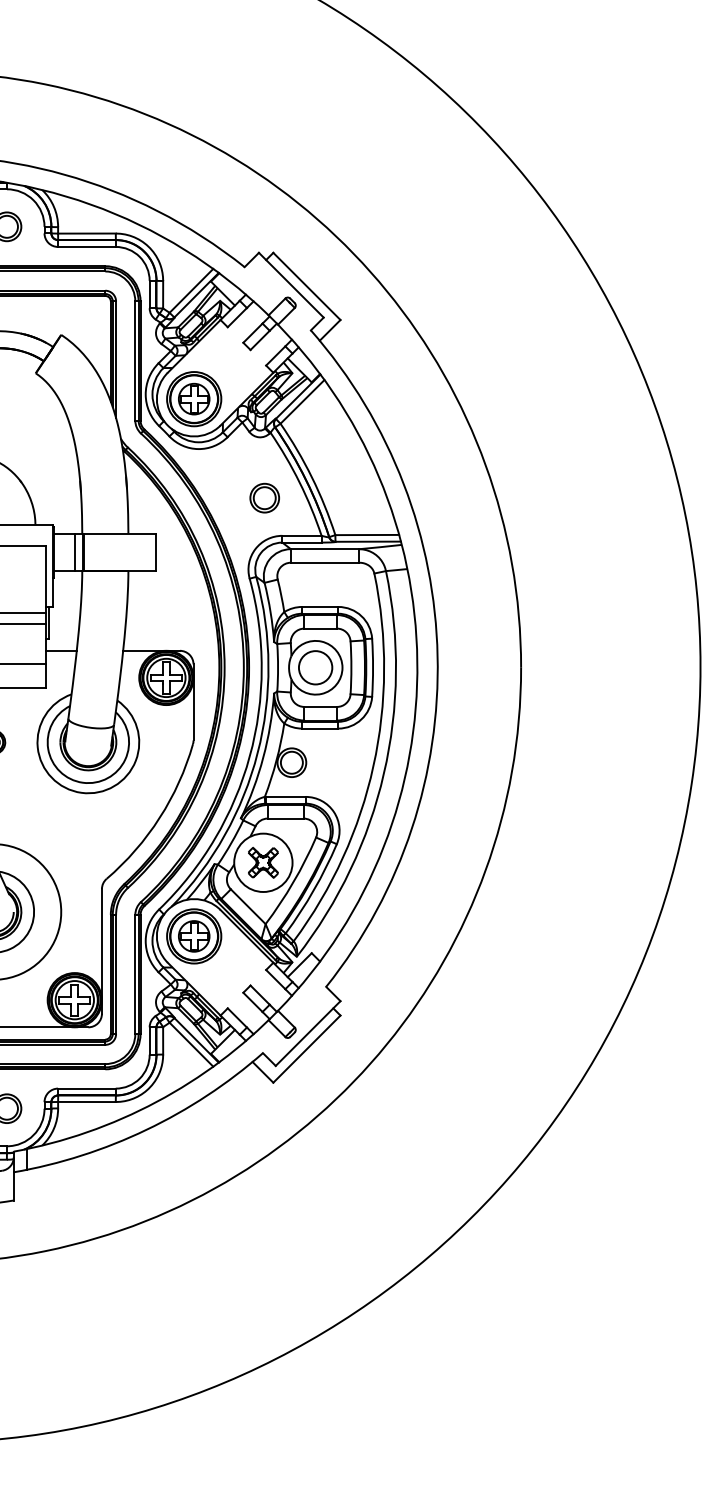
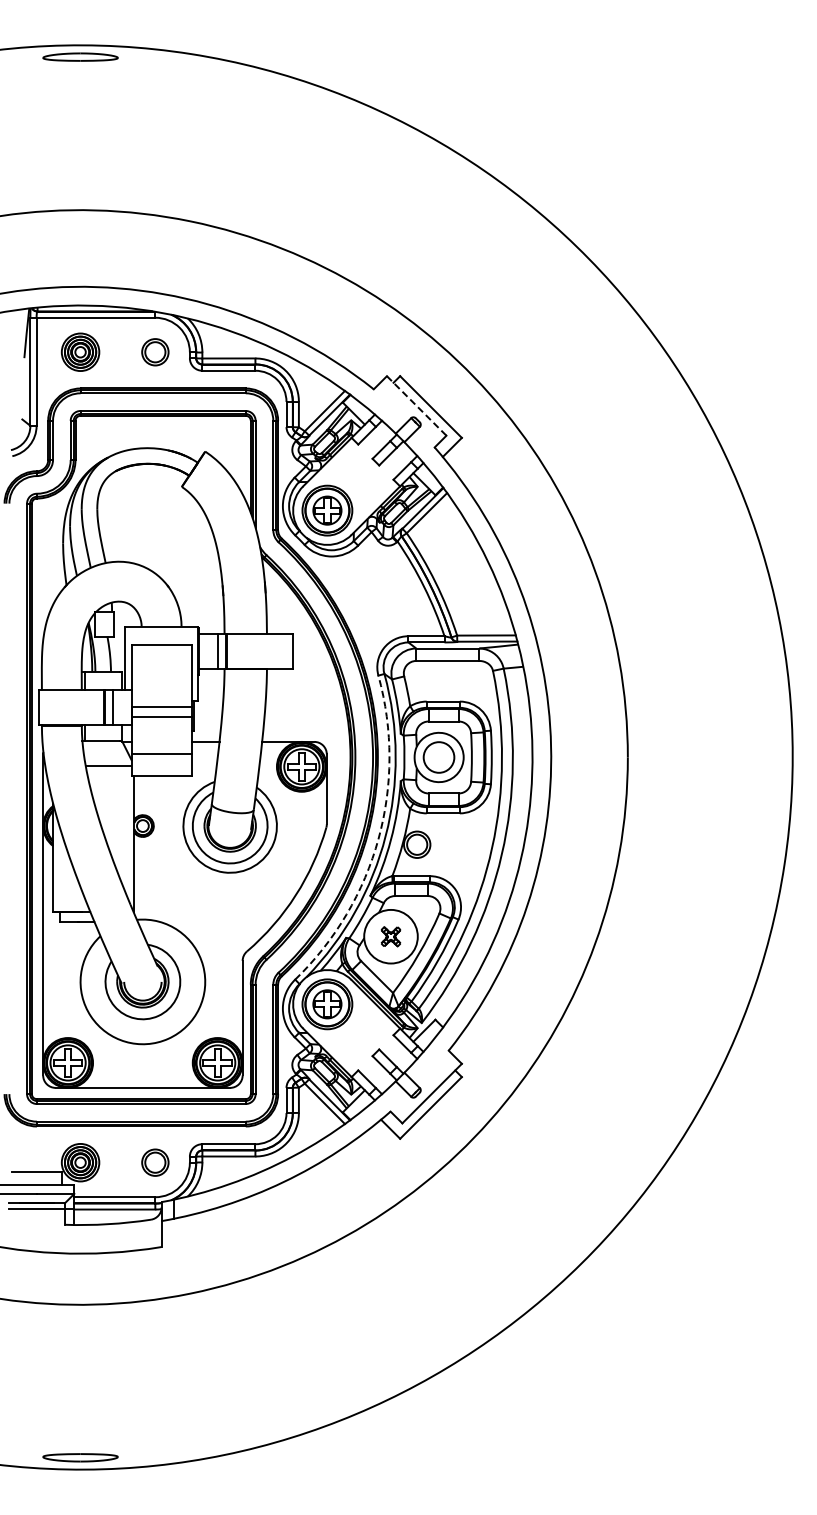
line: (292, 285) -> (417, 406), solid -> dashed
part: (265, 498) -> (392, 601), removed
arc: (249, 757) -> (378, 839), solid -> dashed
part: (262, 862) -> (390, 936), size x0.7

